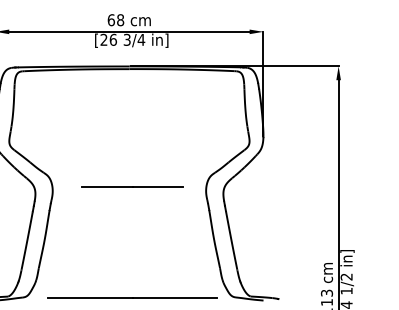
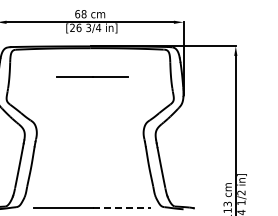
line: (132, 185) -> (92, 76), moved
line: (175, 297) -> (122, 207), solid -> dashed

